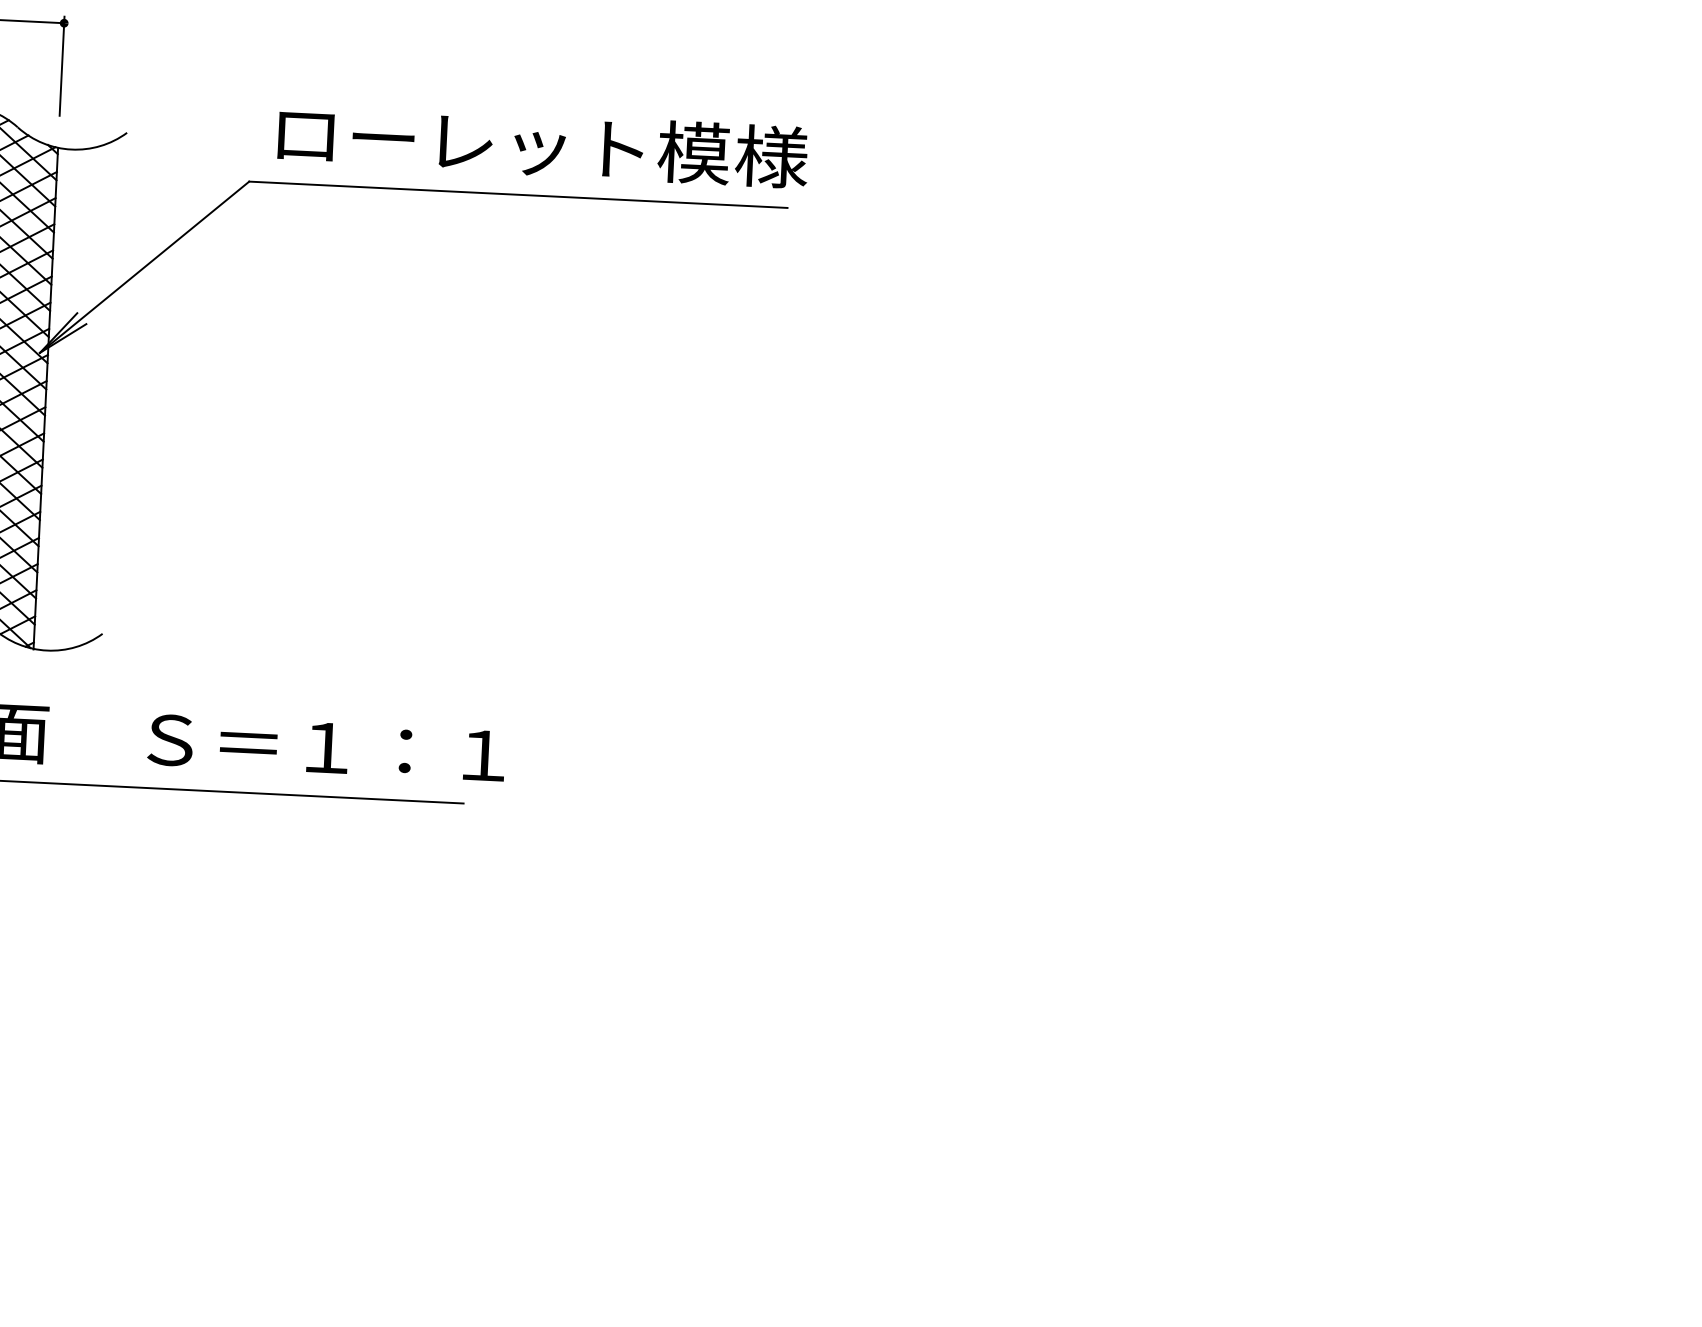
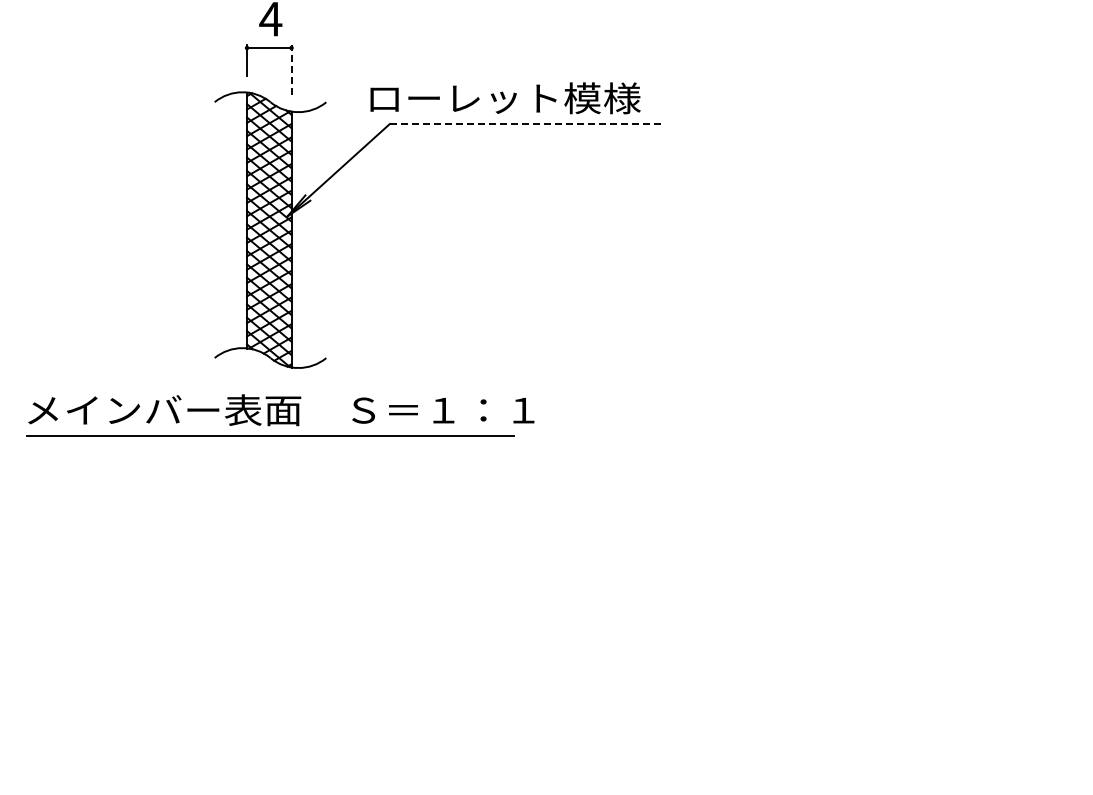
line: (62, 65) -> (291, 69), solid -> dashed
text: (542, 145) -> (505, 98), moved
line: (518, 195) -> (527, 124), solid -> dashed

